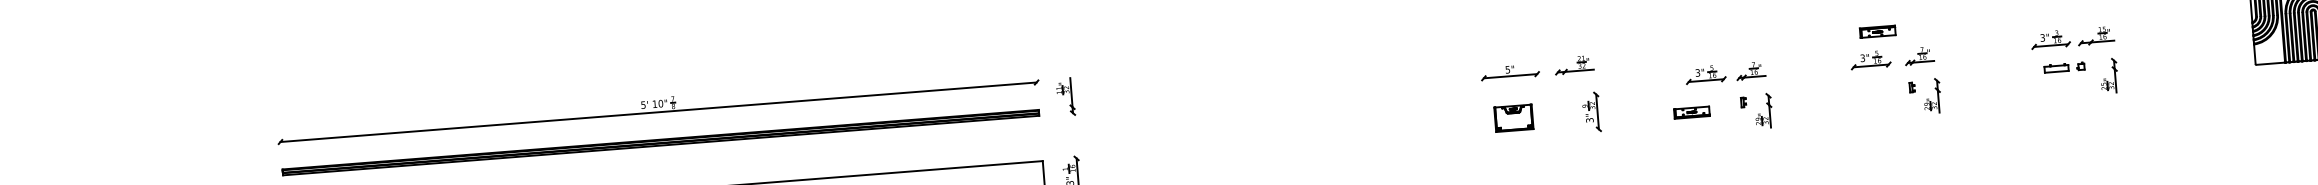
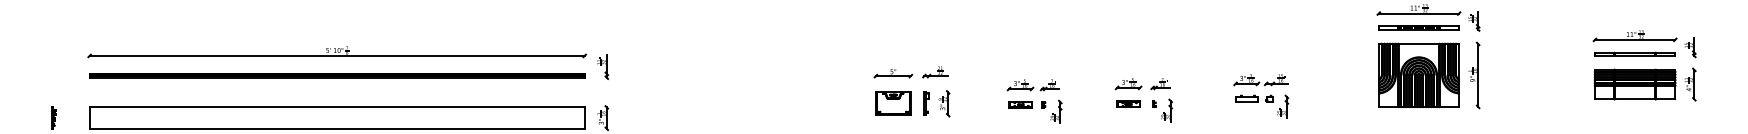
part: (1877, 31) -> (1128, 103), moved
part: (2064, 66) -> (1254, 98), size x1.43
part: (1691, 111) -> (1020, 104), moved
part: (1564, 114) -> (926, 103), added
part: (1514, 118) -> (893, 103), size x1.43

